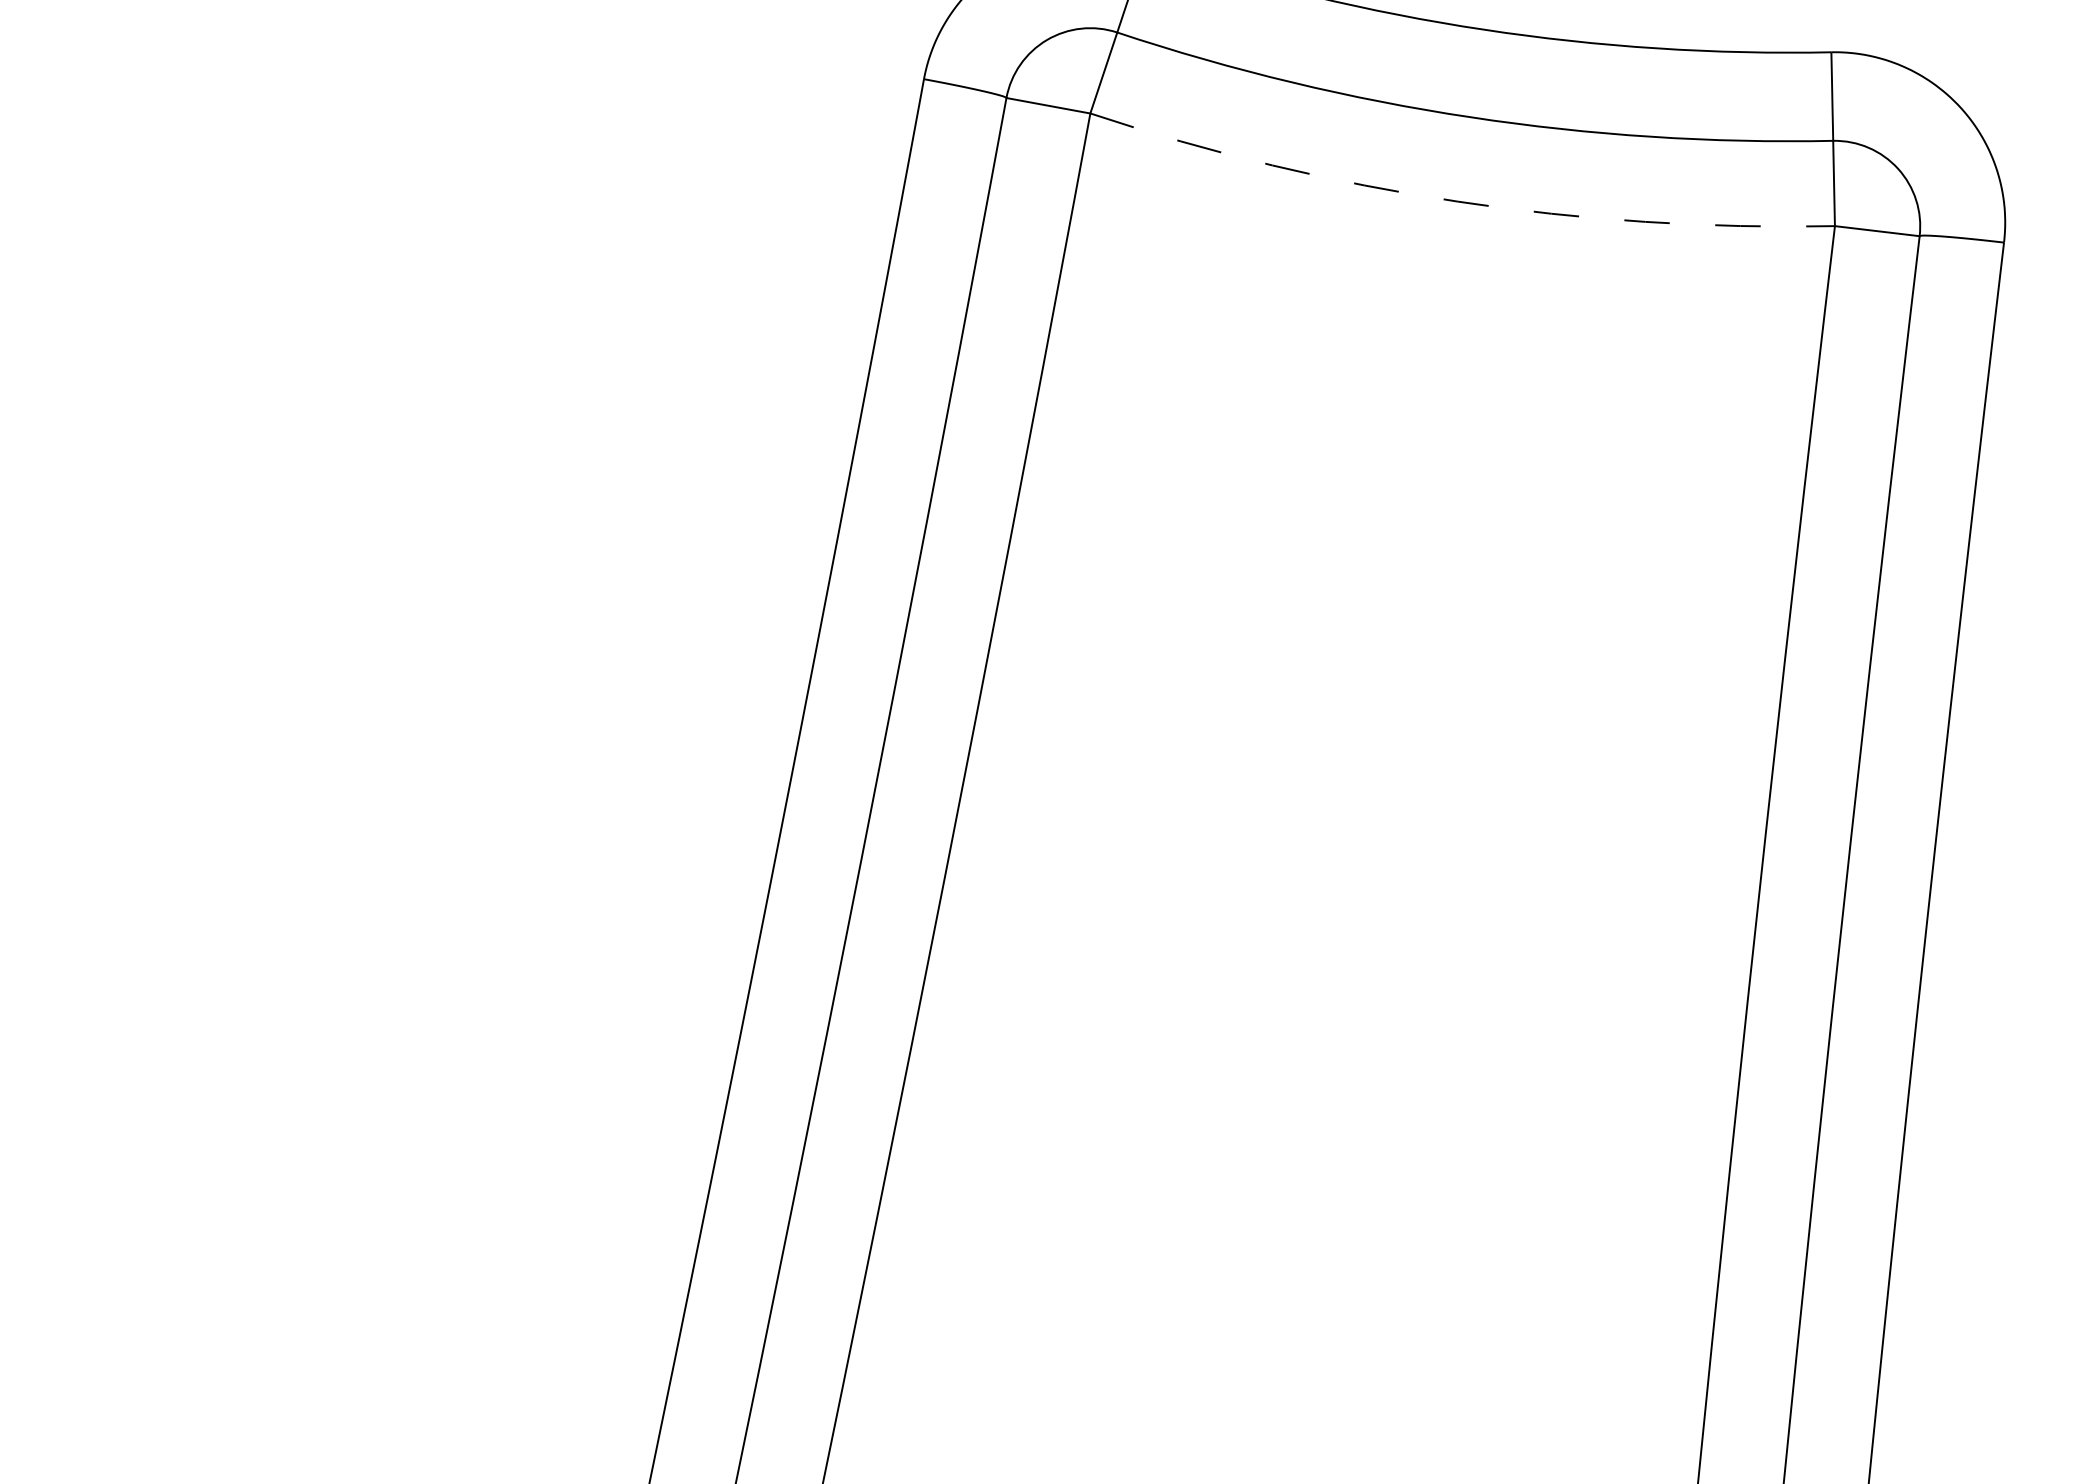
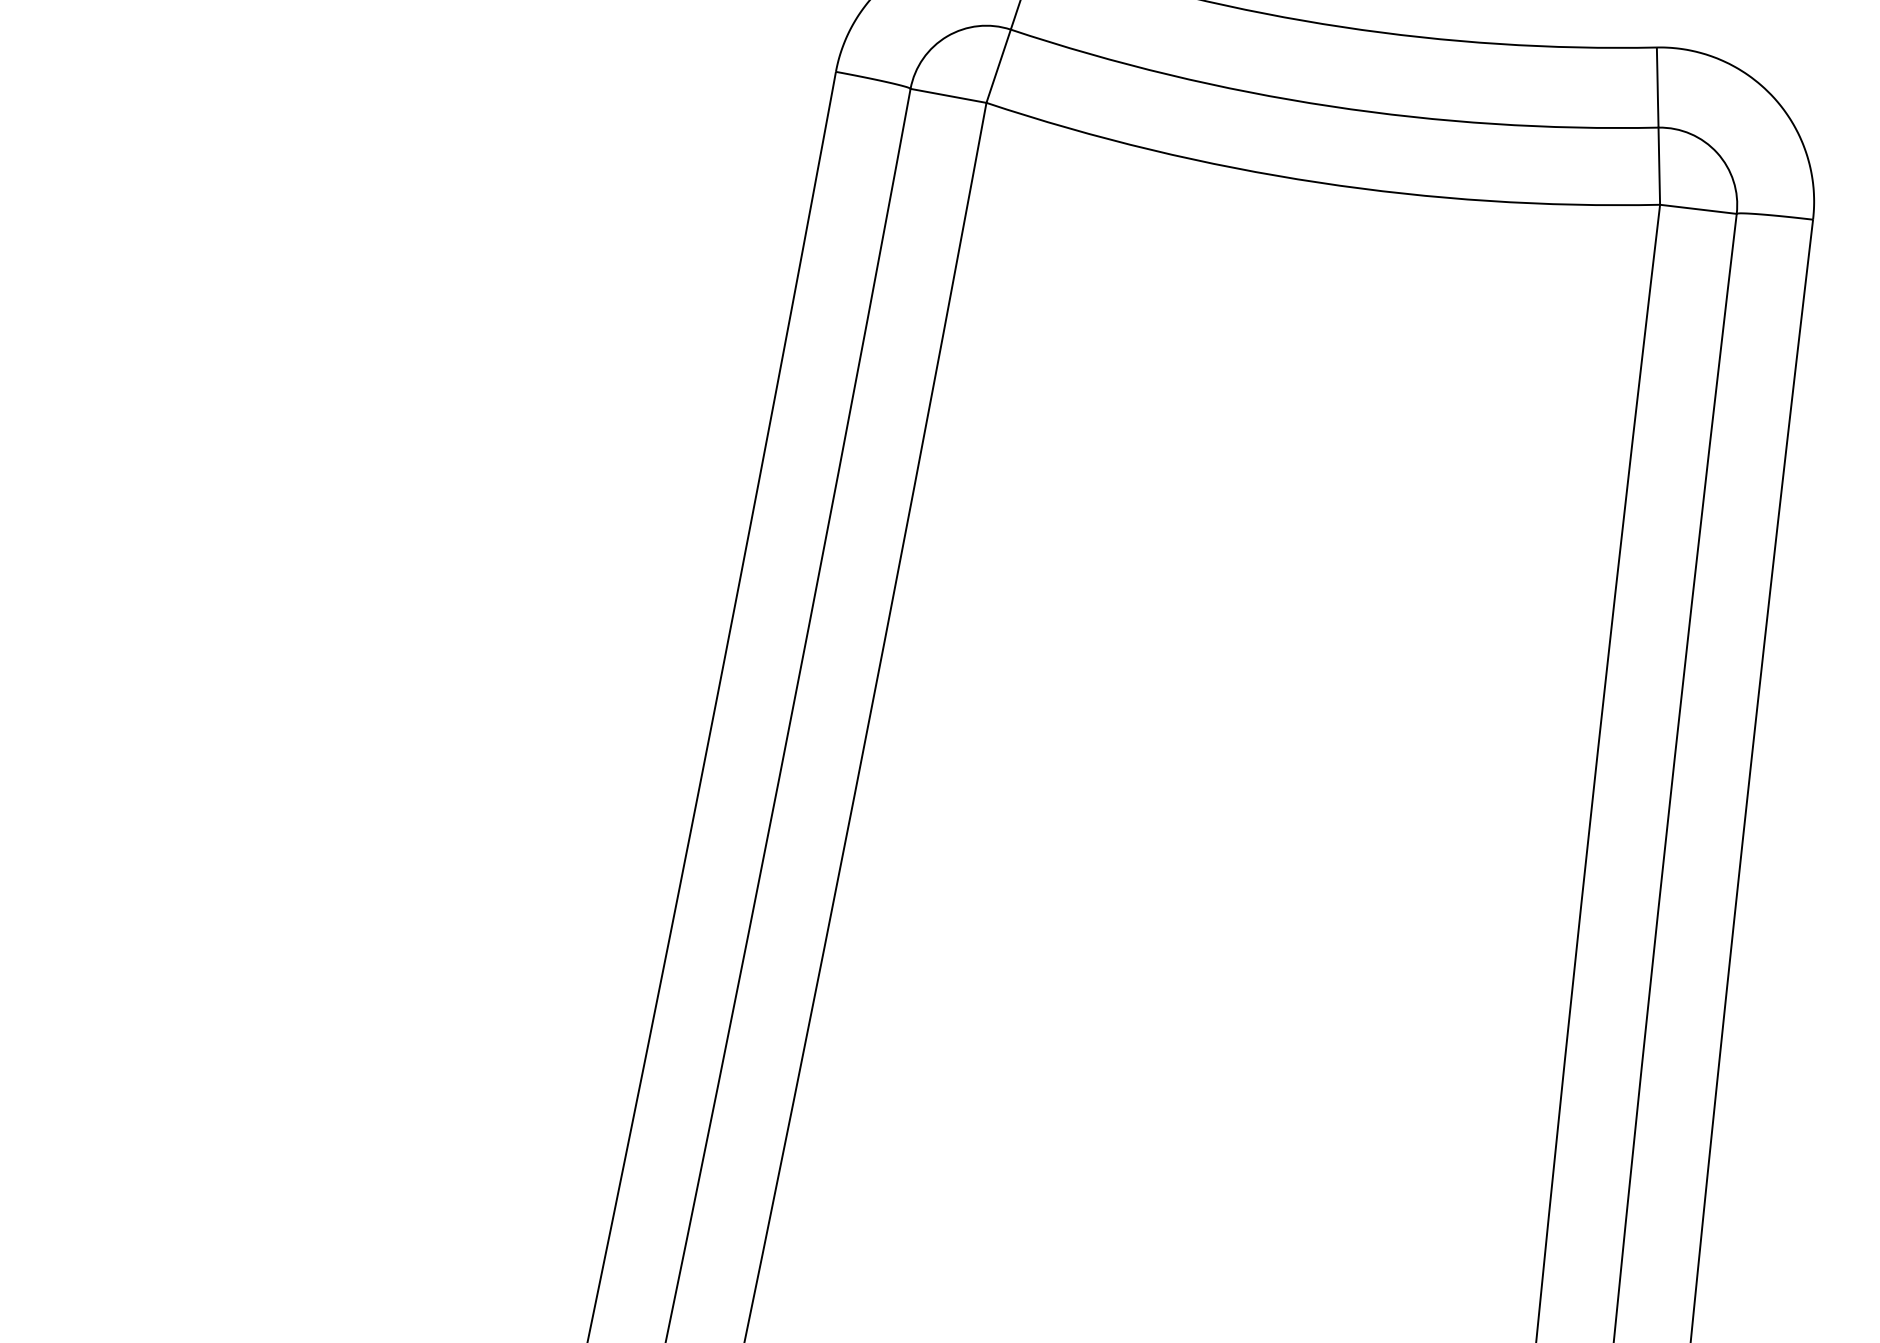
arc: (1457, 201) -> (1318, 182), dashed -> solid

